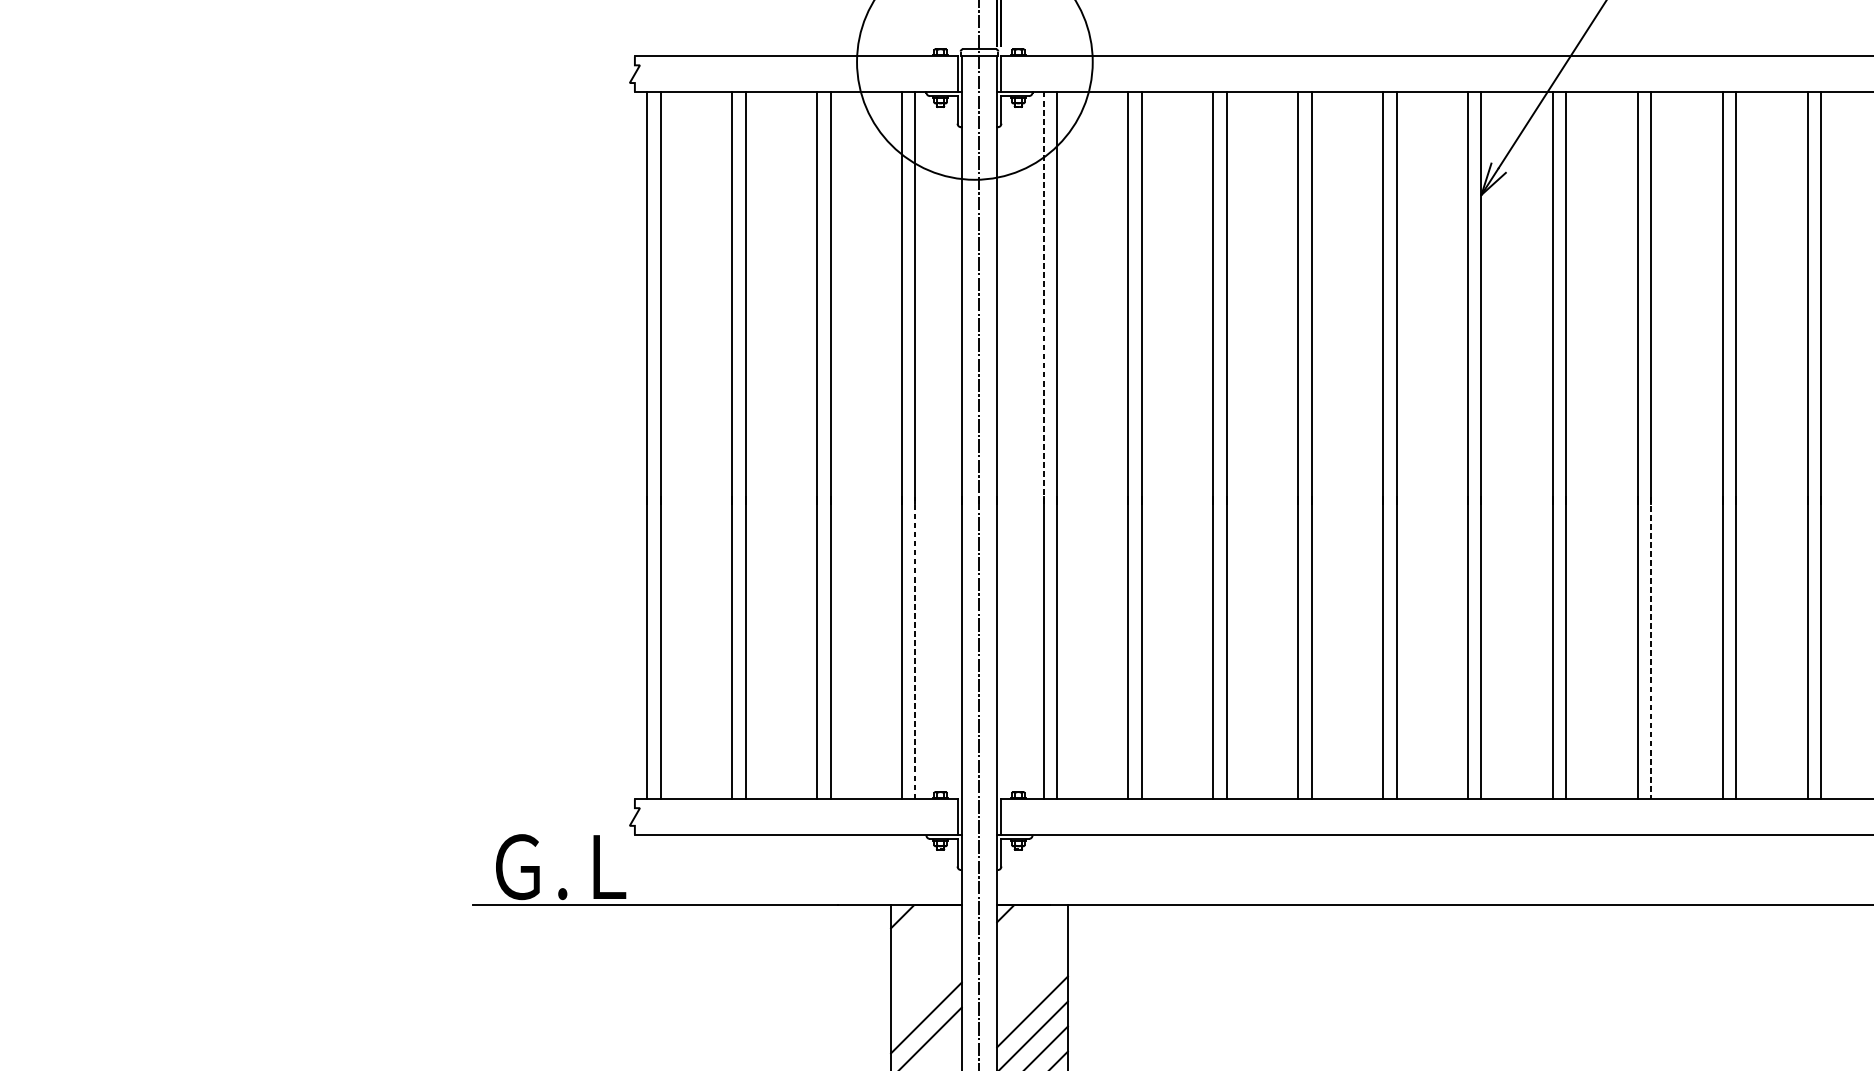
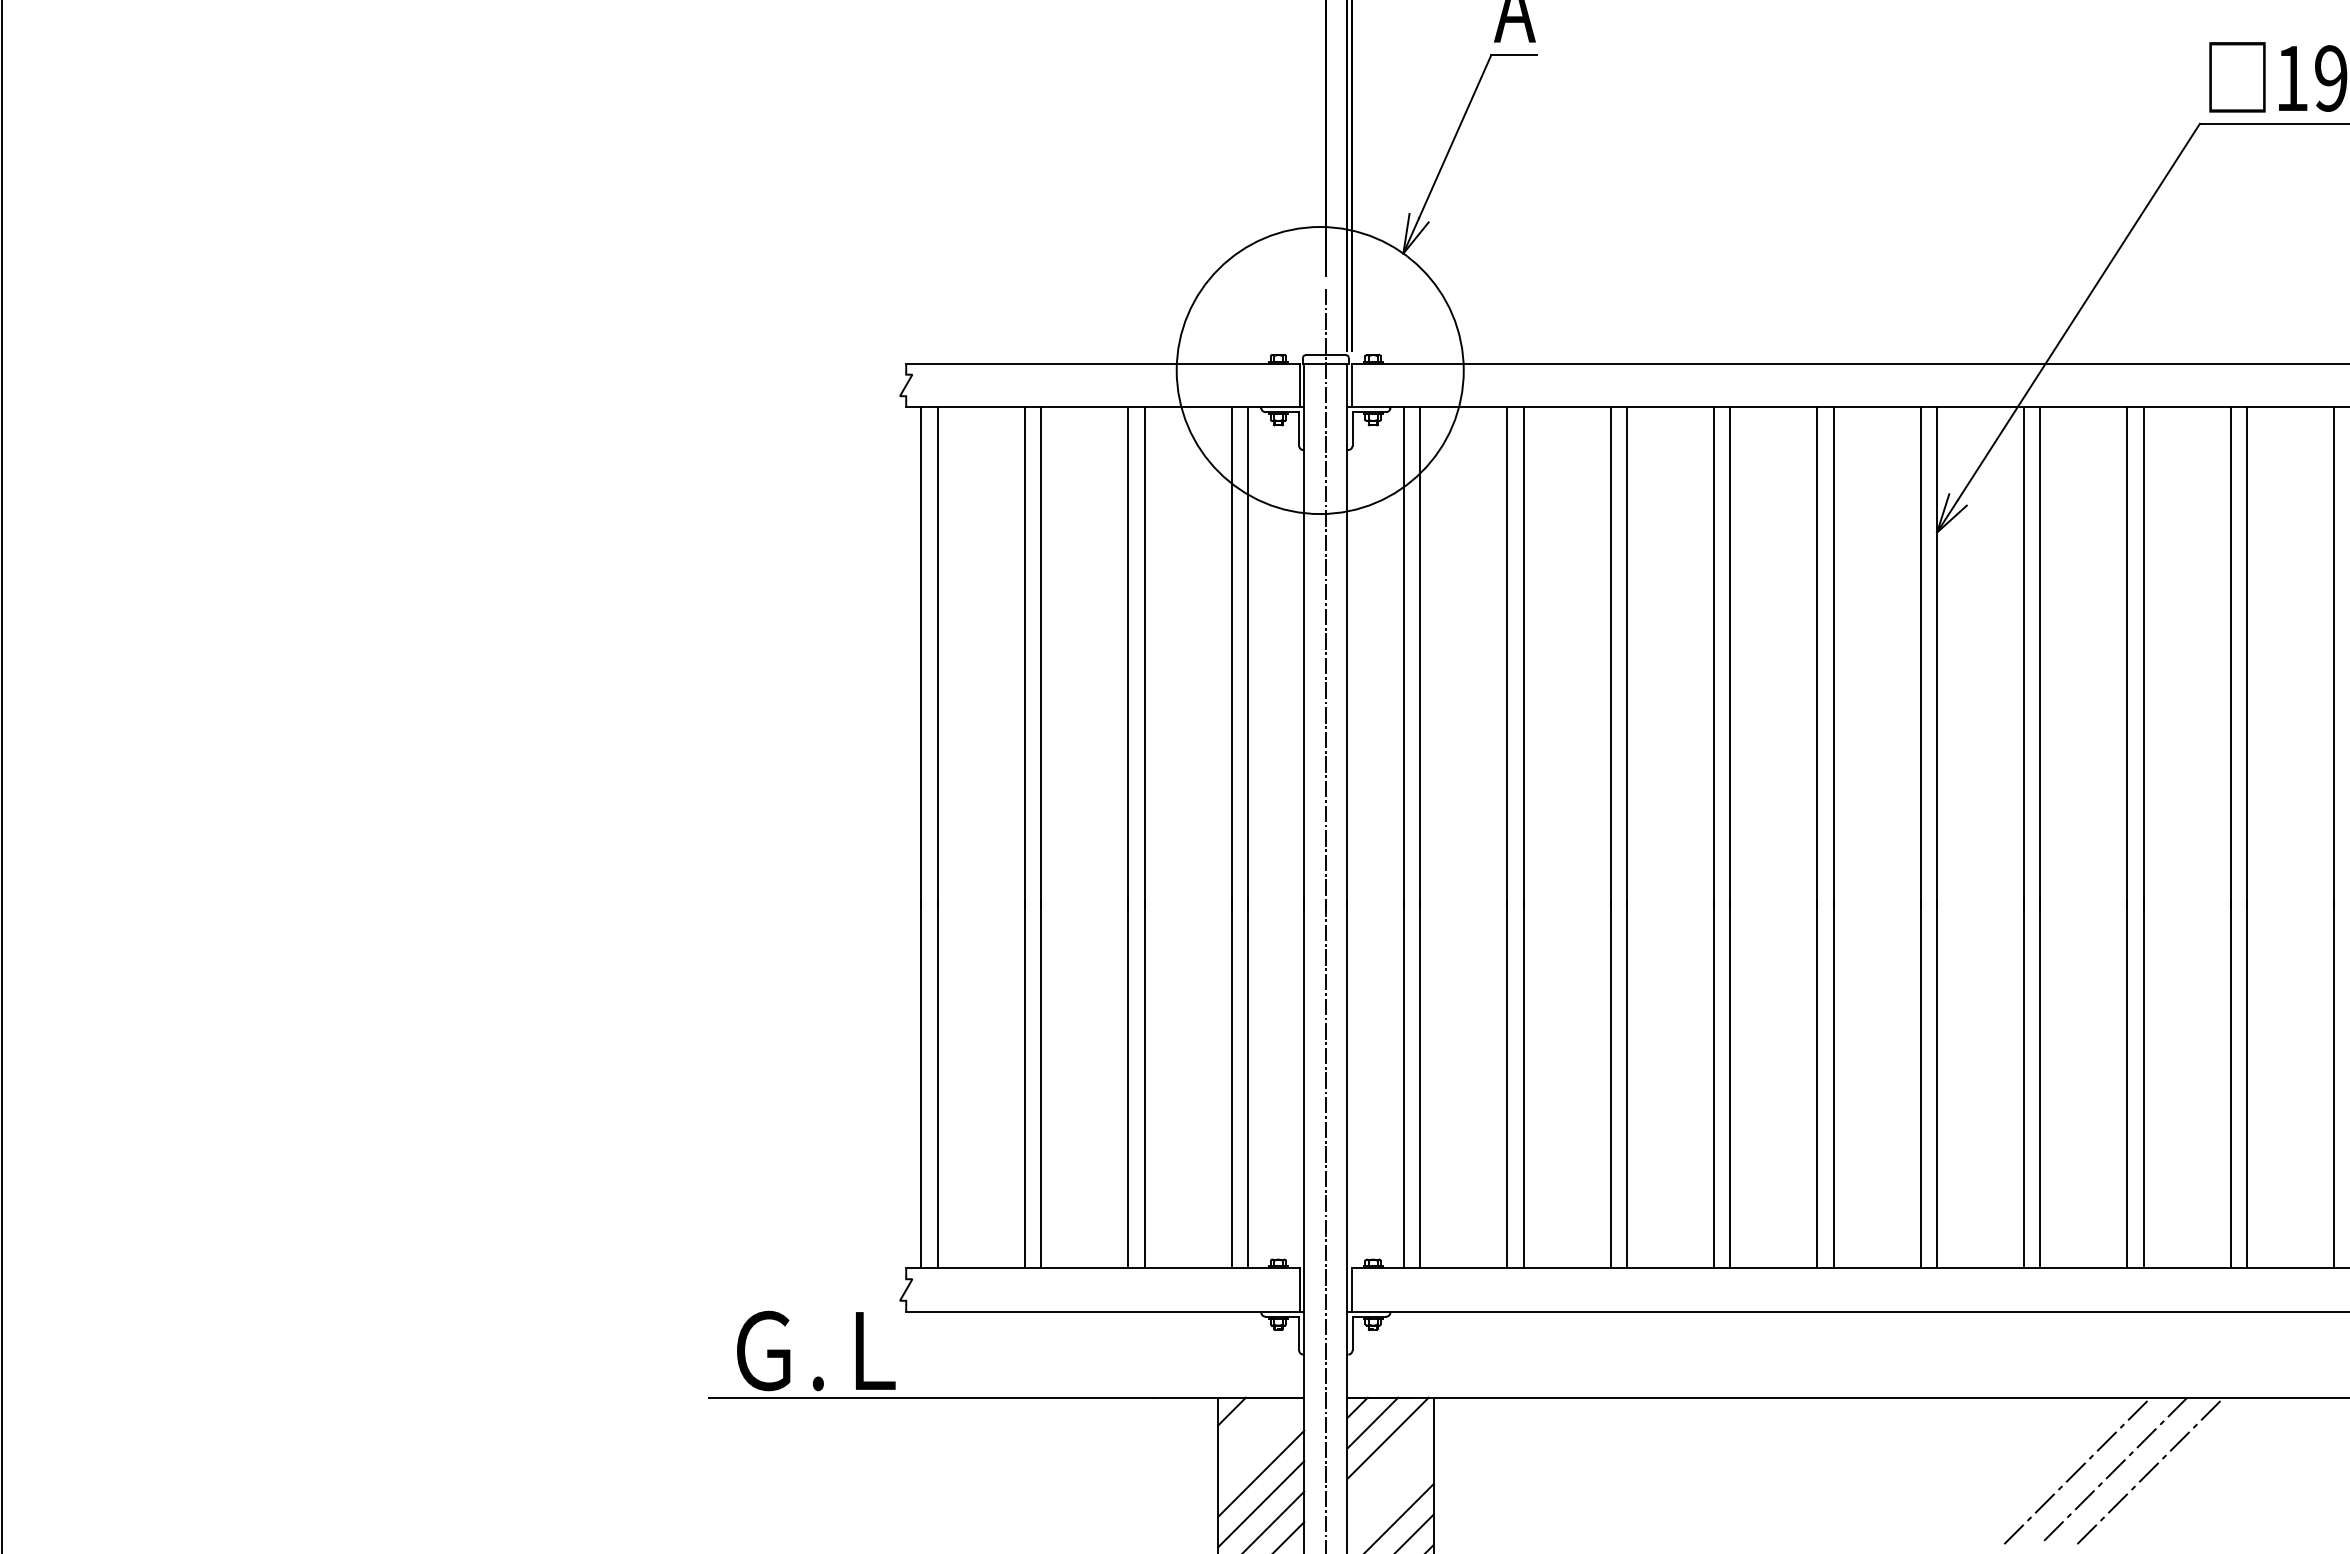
line: (1043, 297) -> (1403, 657), dashed -> solid
line: (915, 647) -> (1247, 1083), dashed -> solid
line: (1650, 648) -> (2143, 1084), dashed -> solid
line: (1017, 925) -> (1372, 1422), added
line: (1030, 938) -> (1387, 1438), added
line: (1596, 965) -> (2077, 1470), added
line: (1626, 965) -> (2113, 1470), added
line: (1656, 965) -> (2150, 1470), added
line: (926, 967) -> (1261, 1473), added
line: (926, 993) -> (1261, 1504), added

